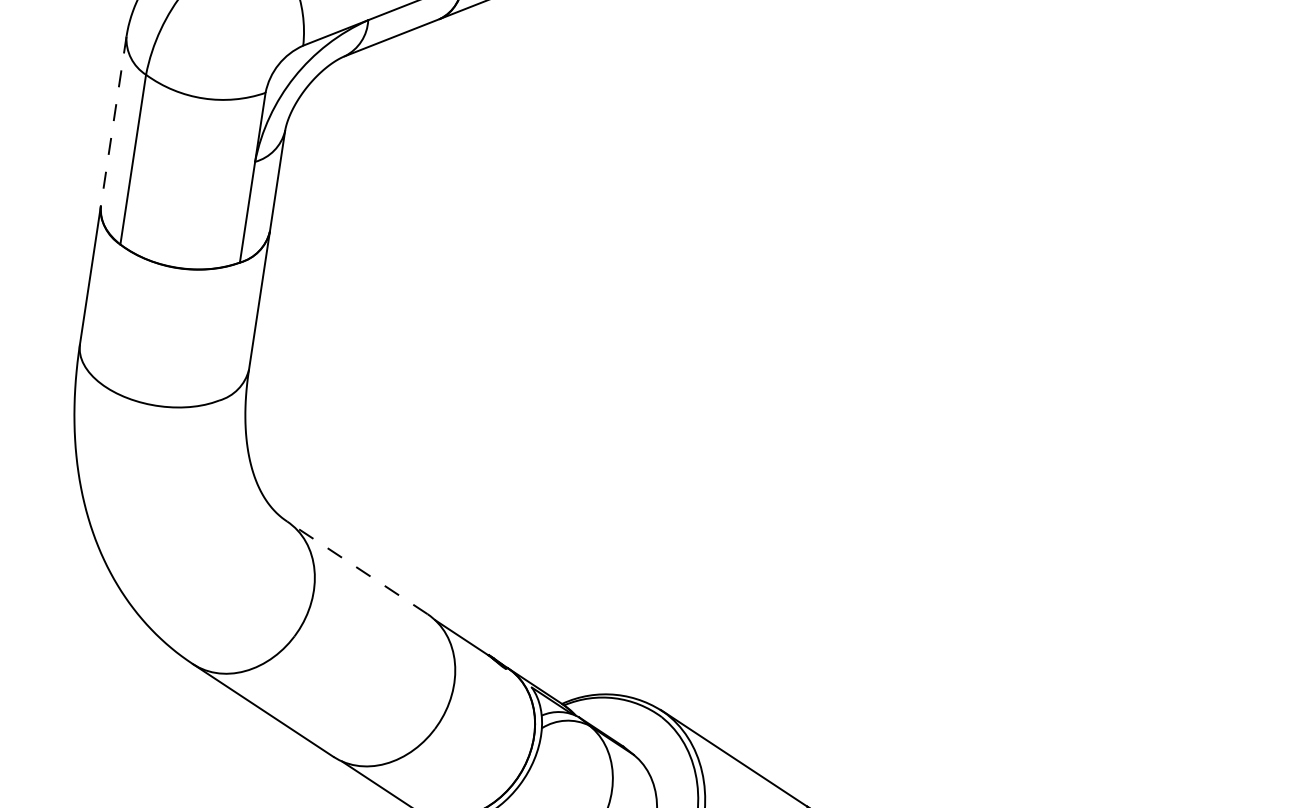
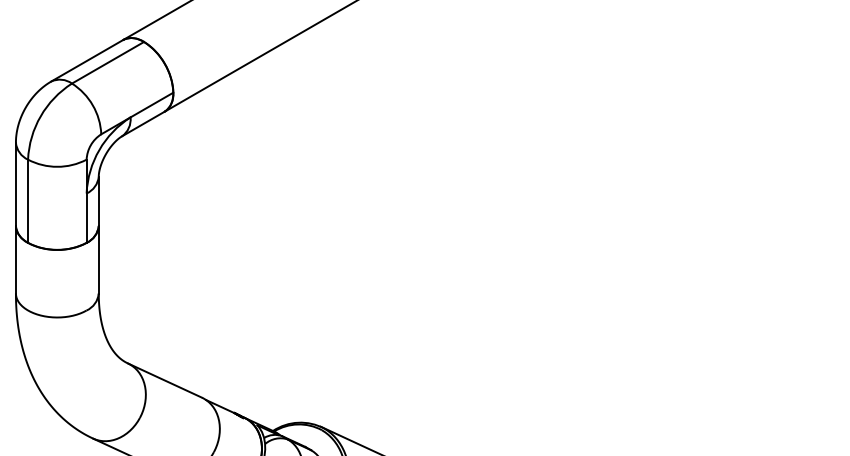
line: (112, 121) -> (15, 184), dashed -> solid
line: (358, 567) -> (165, 380), dashed -> solid

